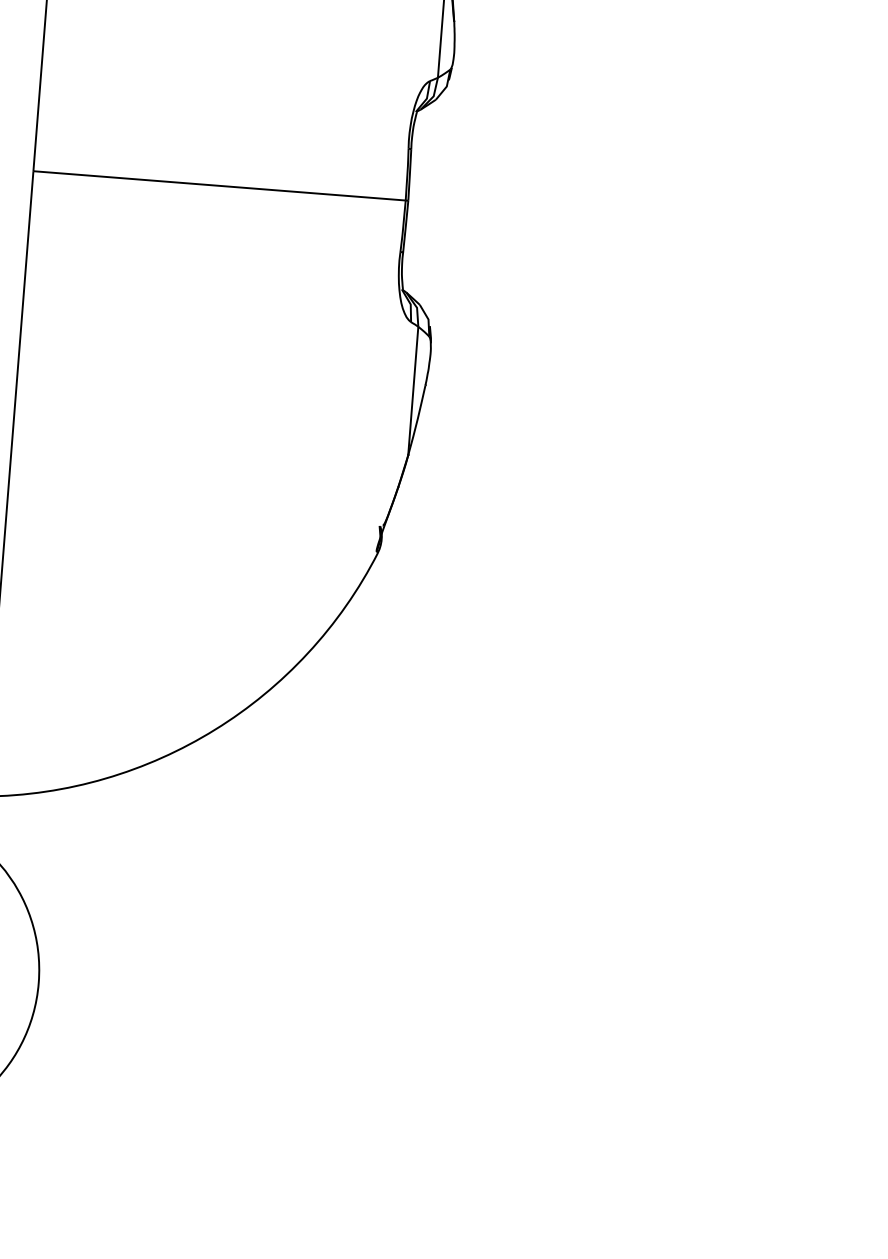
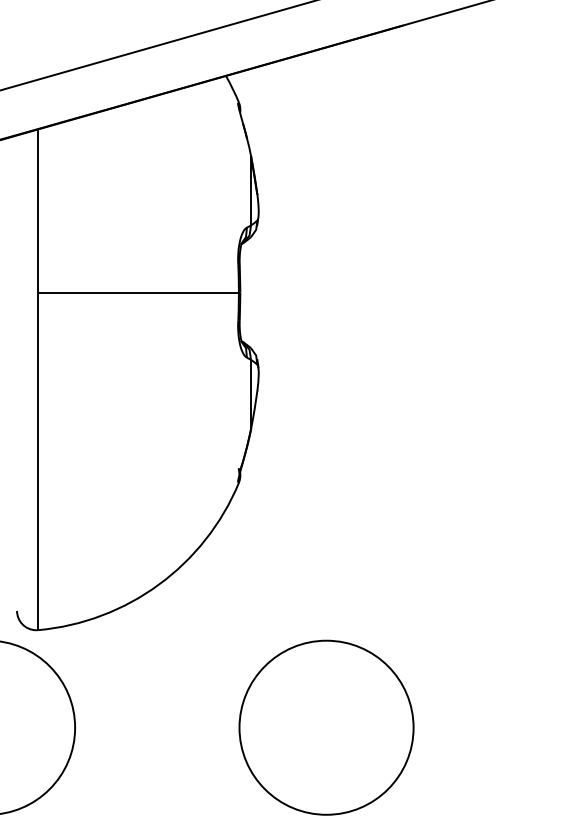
part: (504, 1018) -> (326, 727), added

